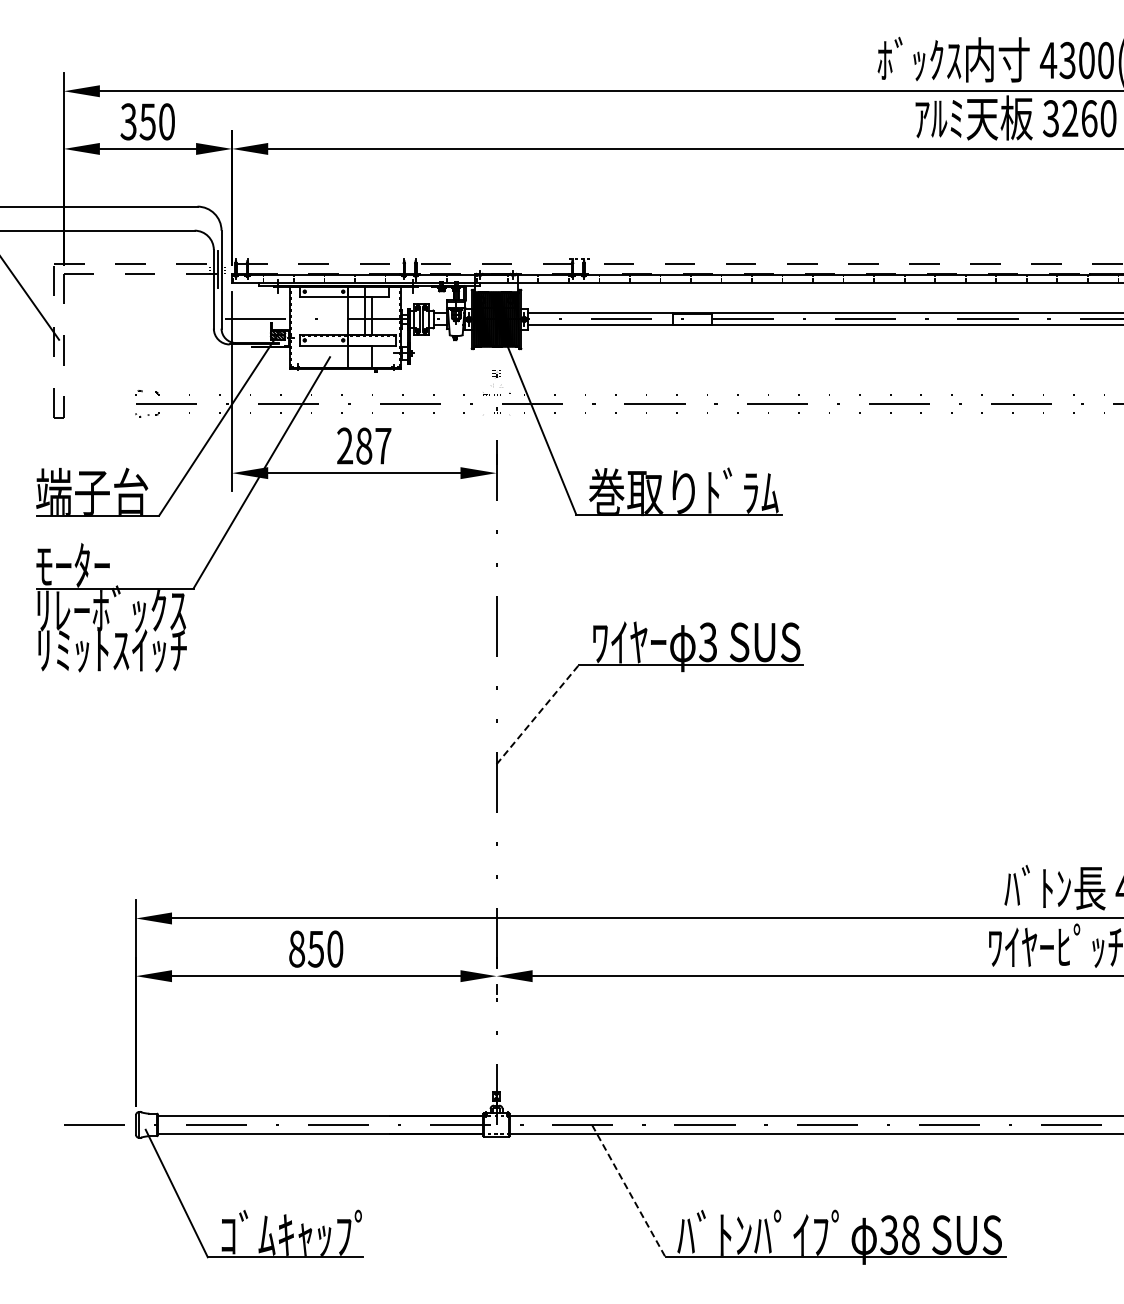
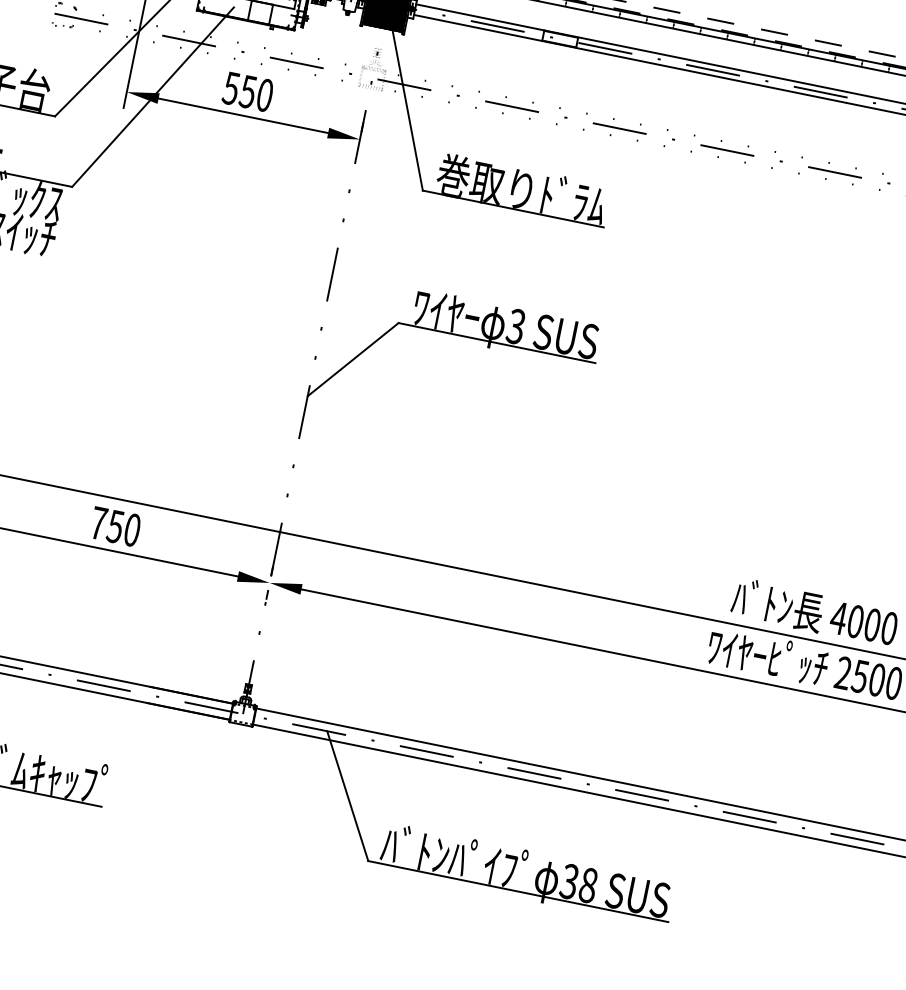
text: (363, 445) -> (247, 91), 287 -> 550
line: (537, 714) -> (352, 359), dashed -> solid
text: (297, 948) -> (99, 522), 850 -> 750
line: (628, 1191) -> (347, 796), dashed -> solid

